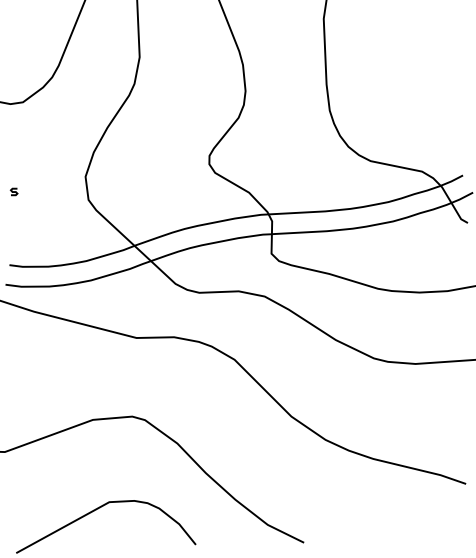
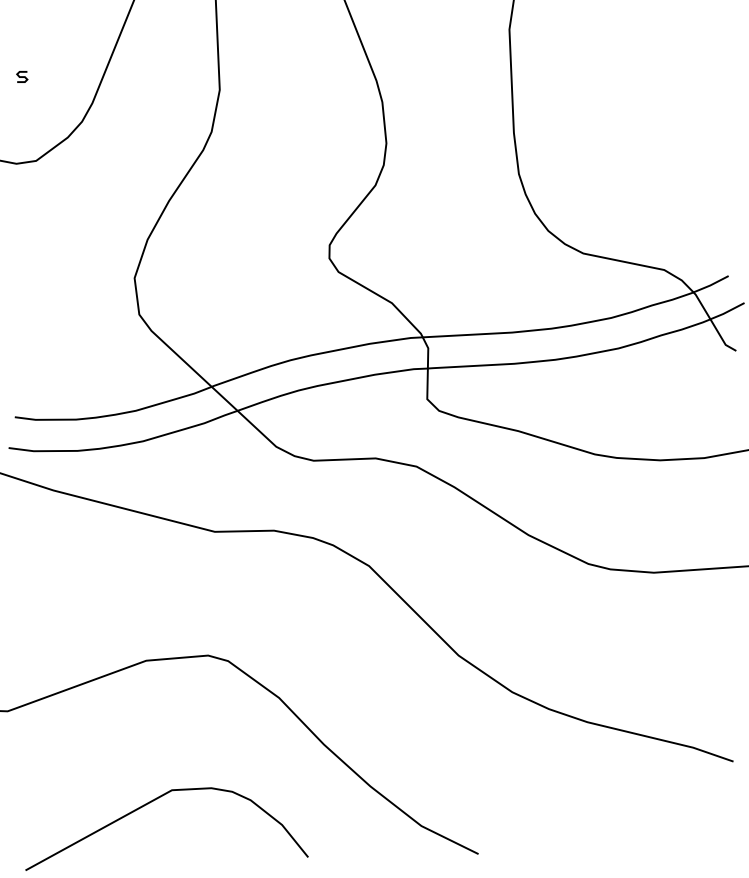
curve: (13, 191) -> (21, 76), moved

